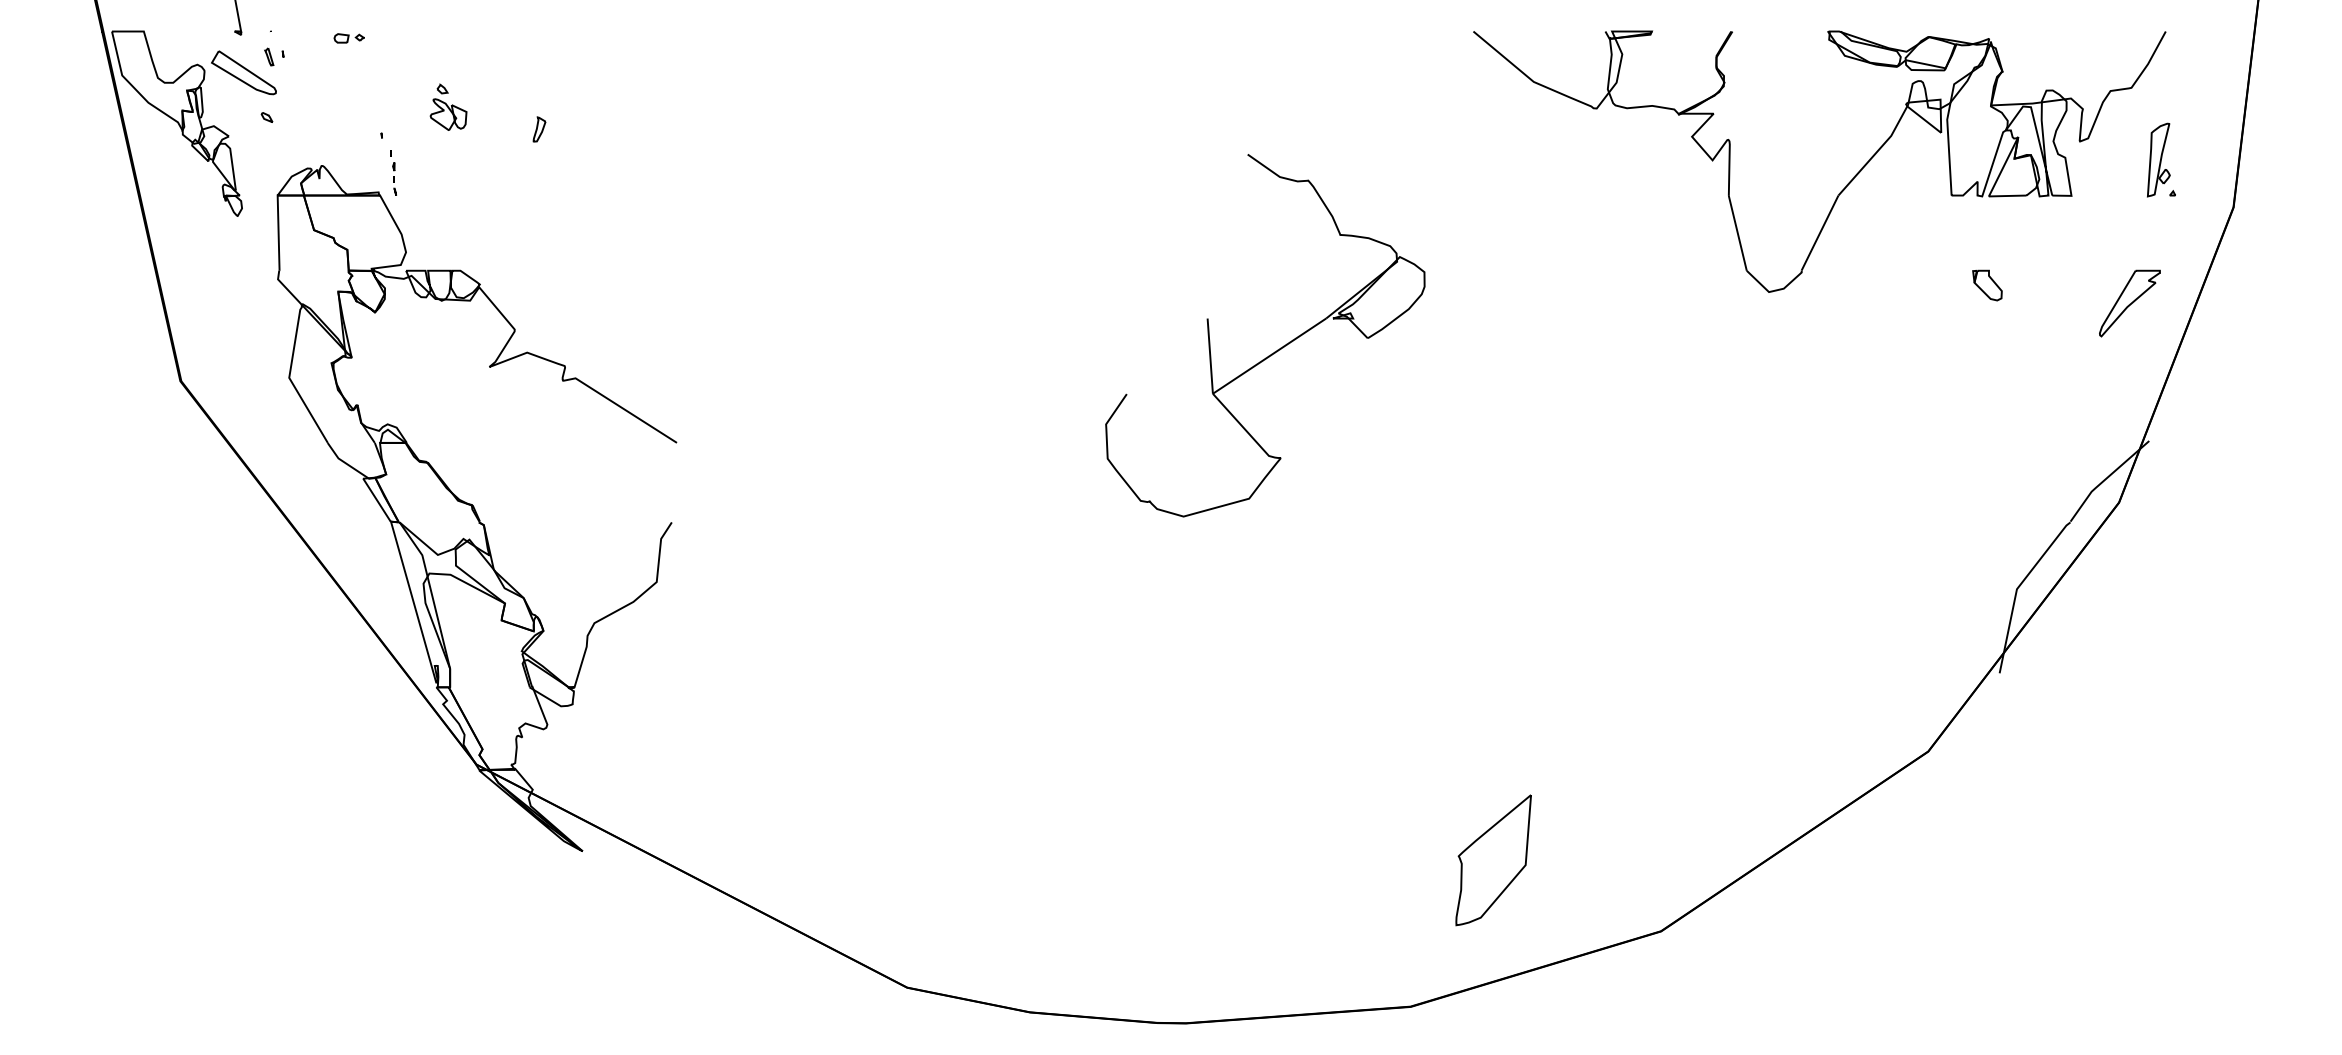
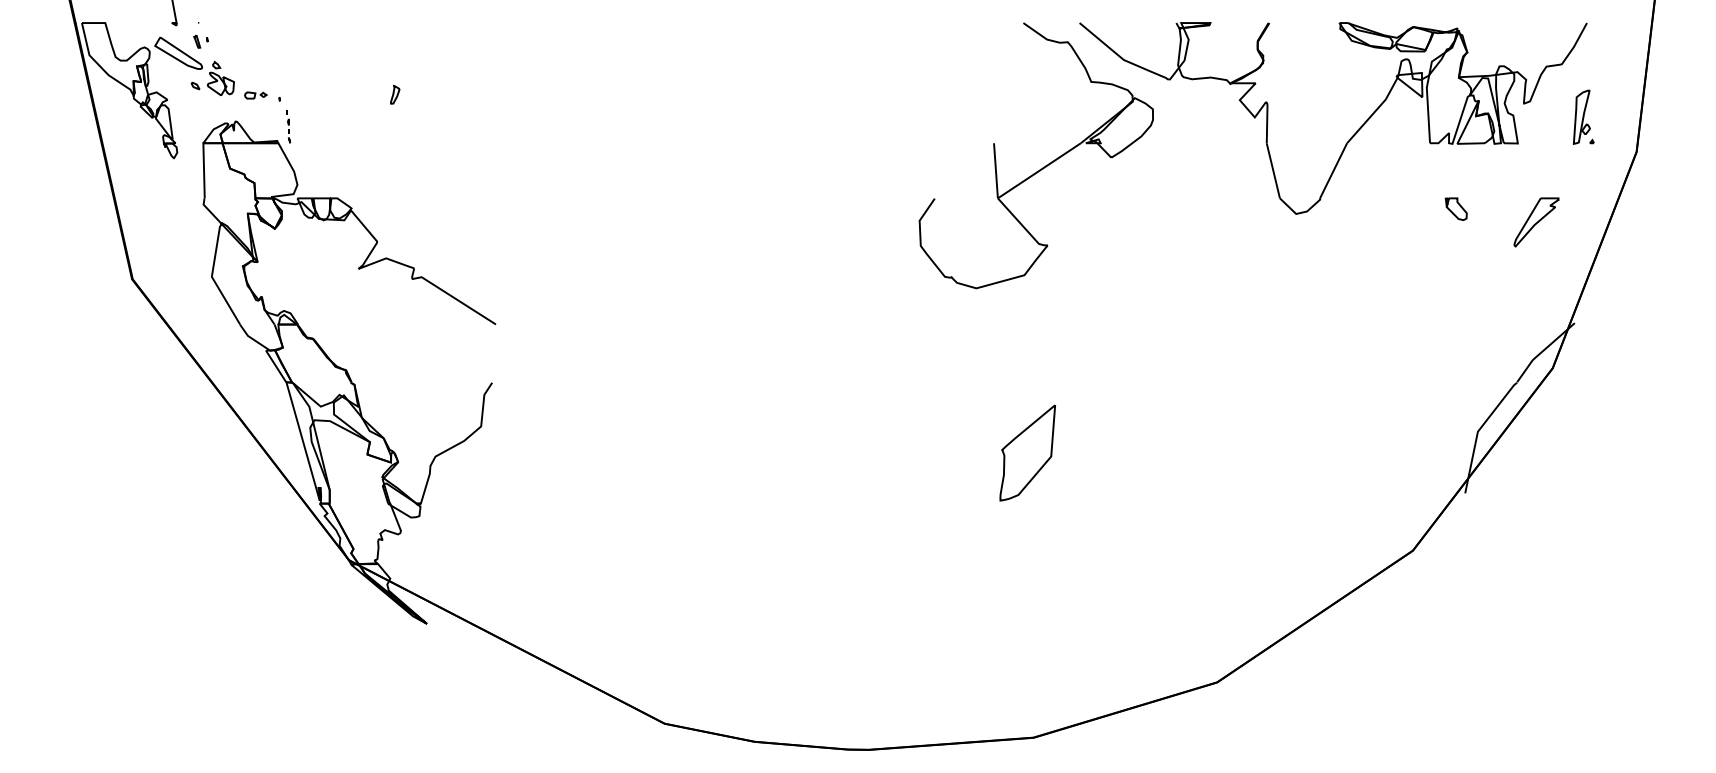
part: (348, 38) -> (255, 95), moved
part: (448, 106) -> (220, 77), moved
part: (2129, 303) -> (1536, 222), moved
part: (1274, 351) -> (1043, 167), moved
part: (1493, 860) -> (1027, 453), moved

